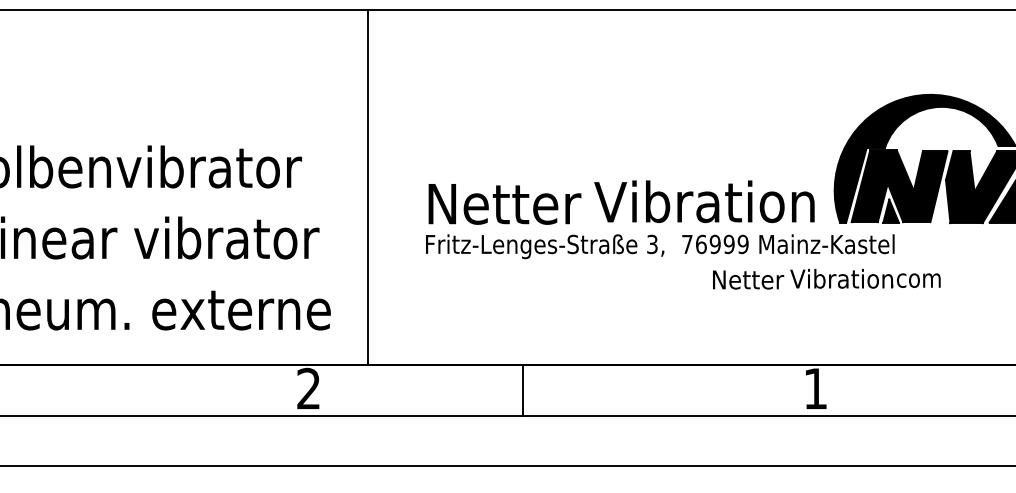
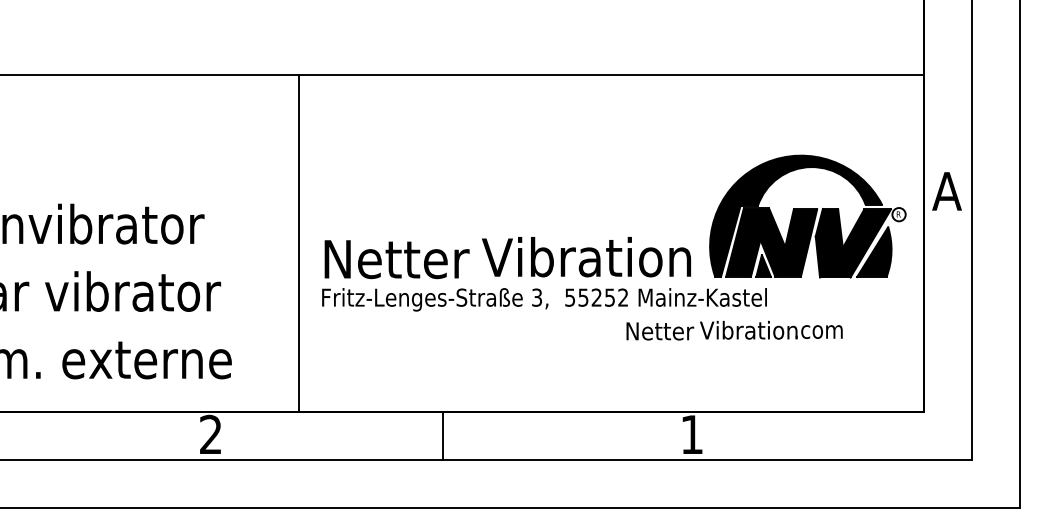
line: (367, 187) -> (298, 243), moved
text: (715, 244) -> (596, 297), 76999 -> 55252
text: (826, 279) -> (734, 330), moved
line: (523, 390) -> (443, 436), moved

